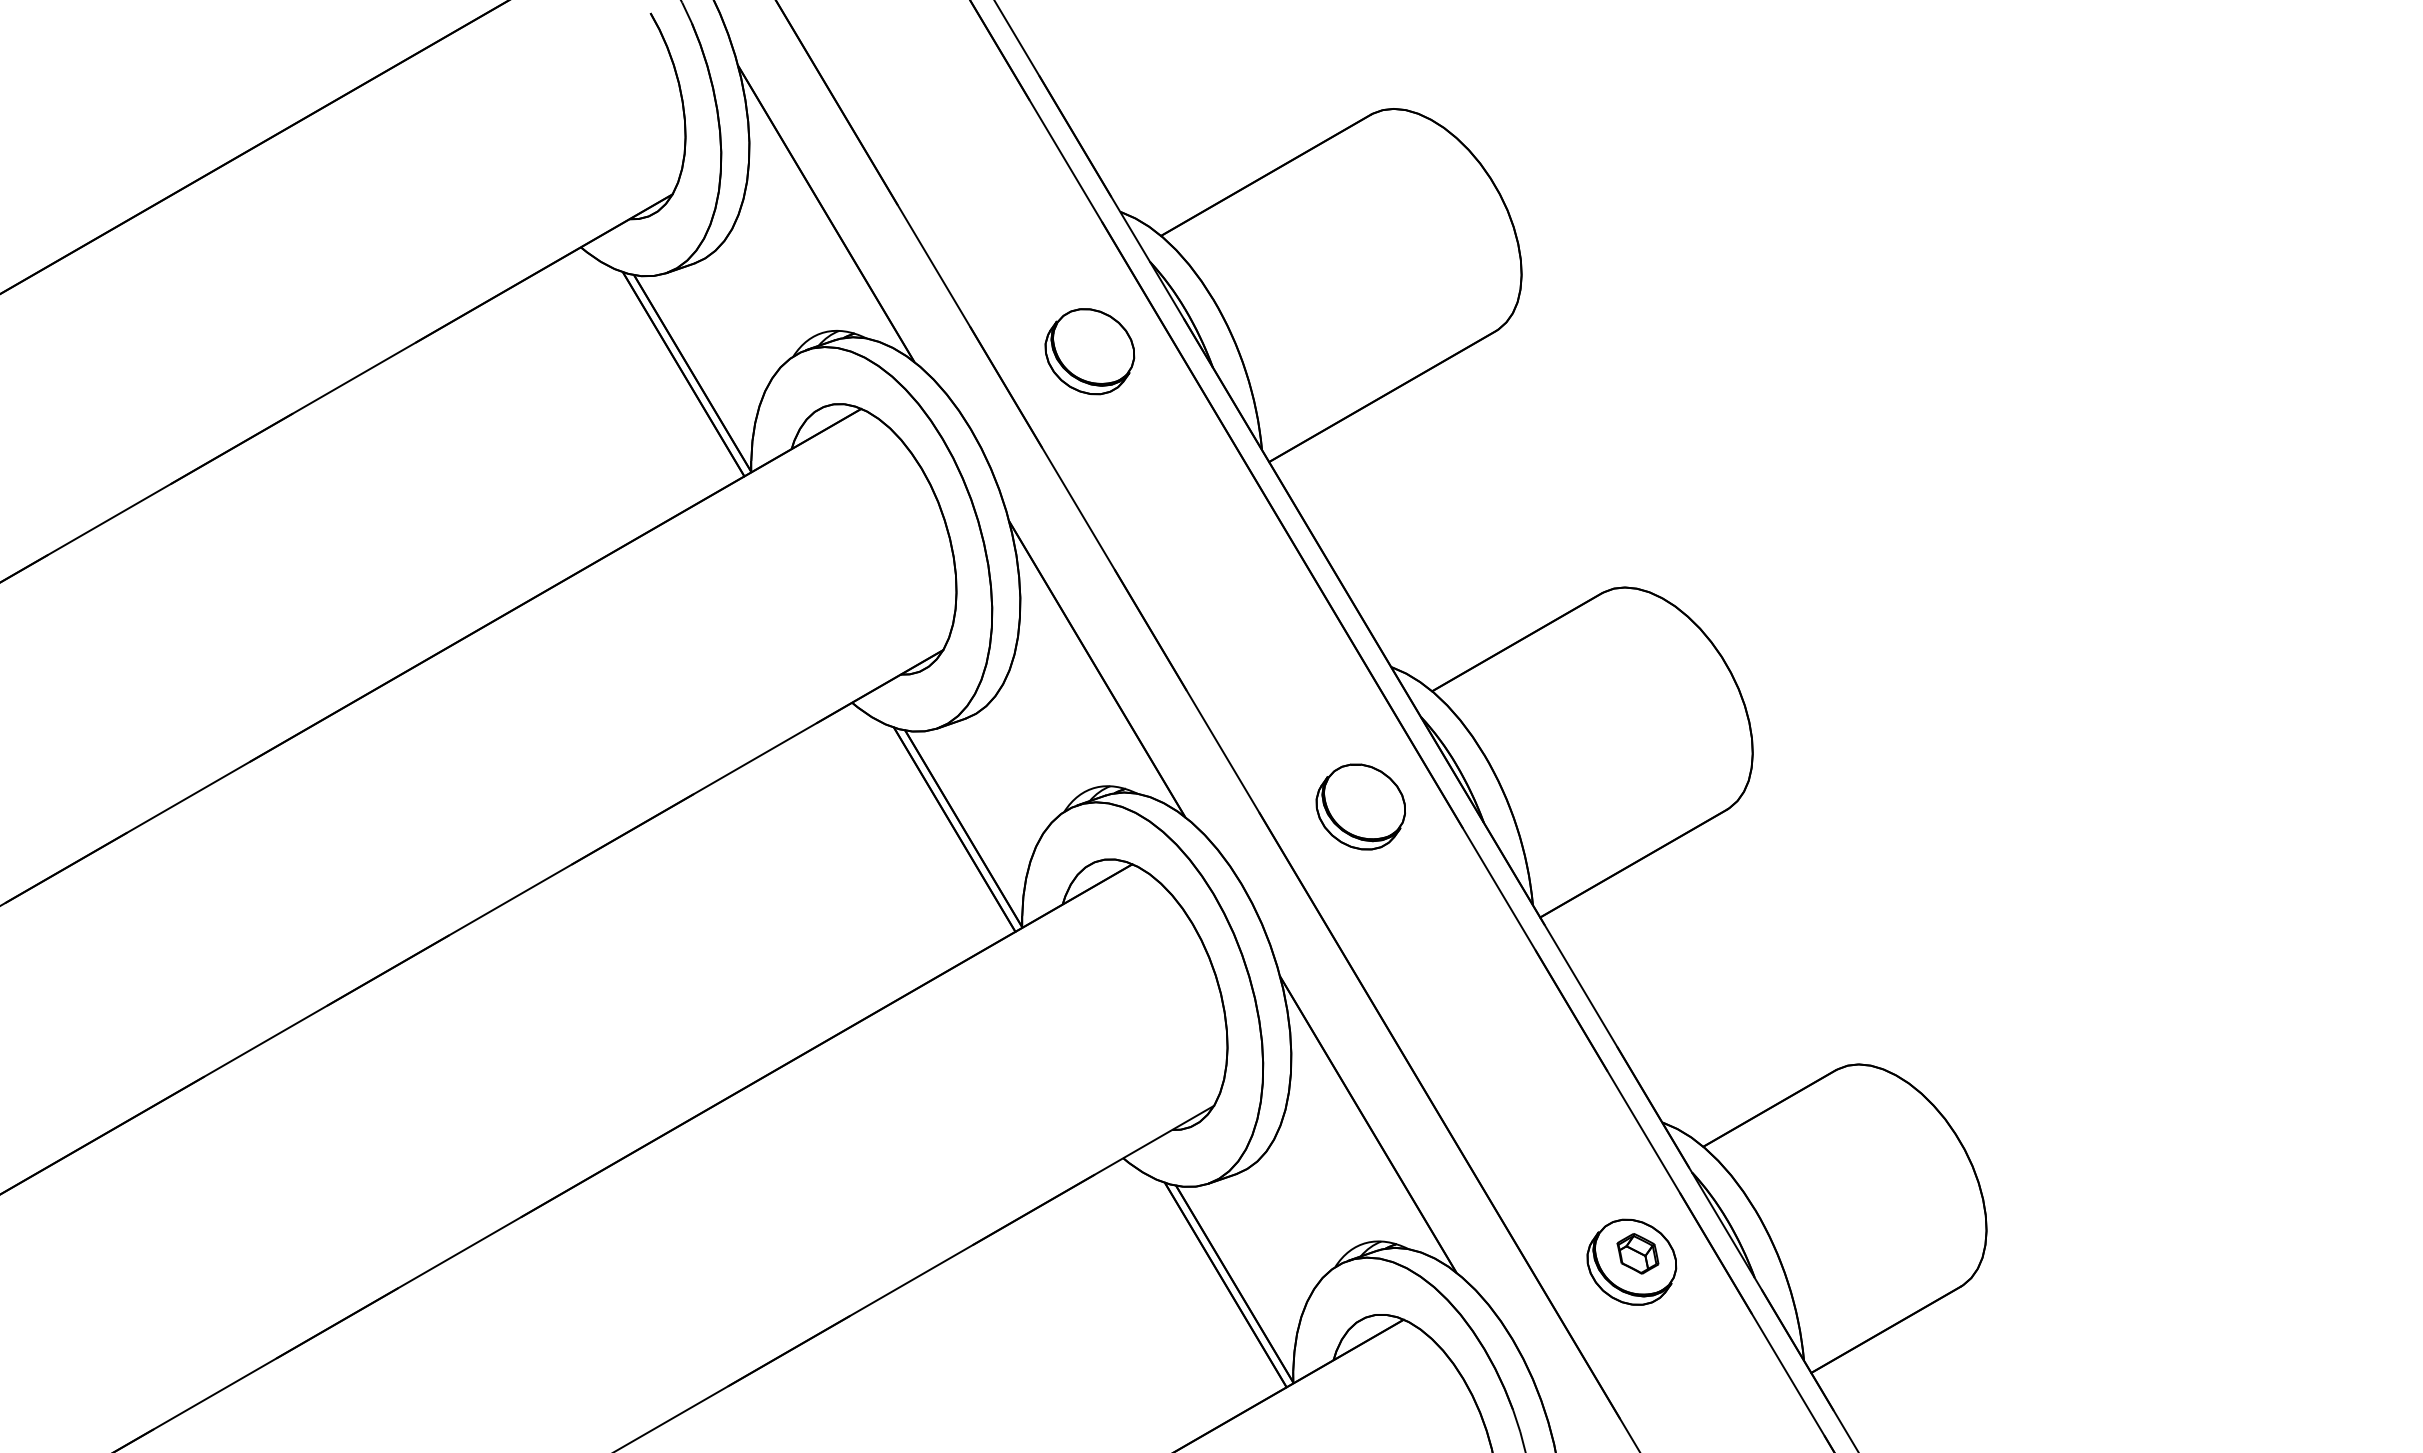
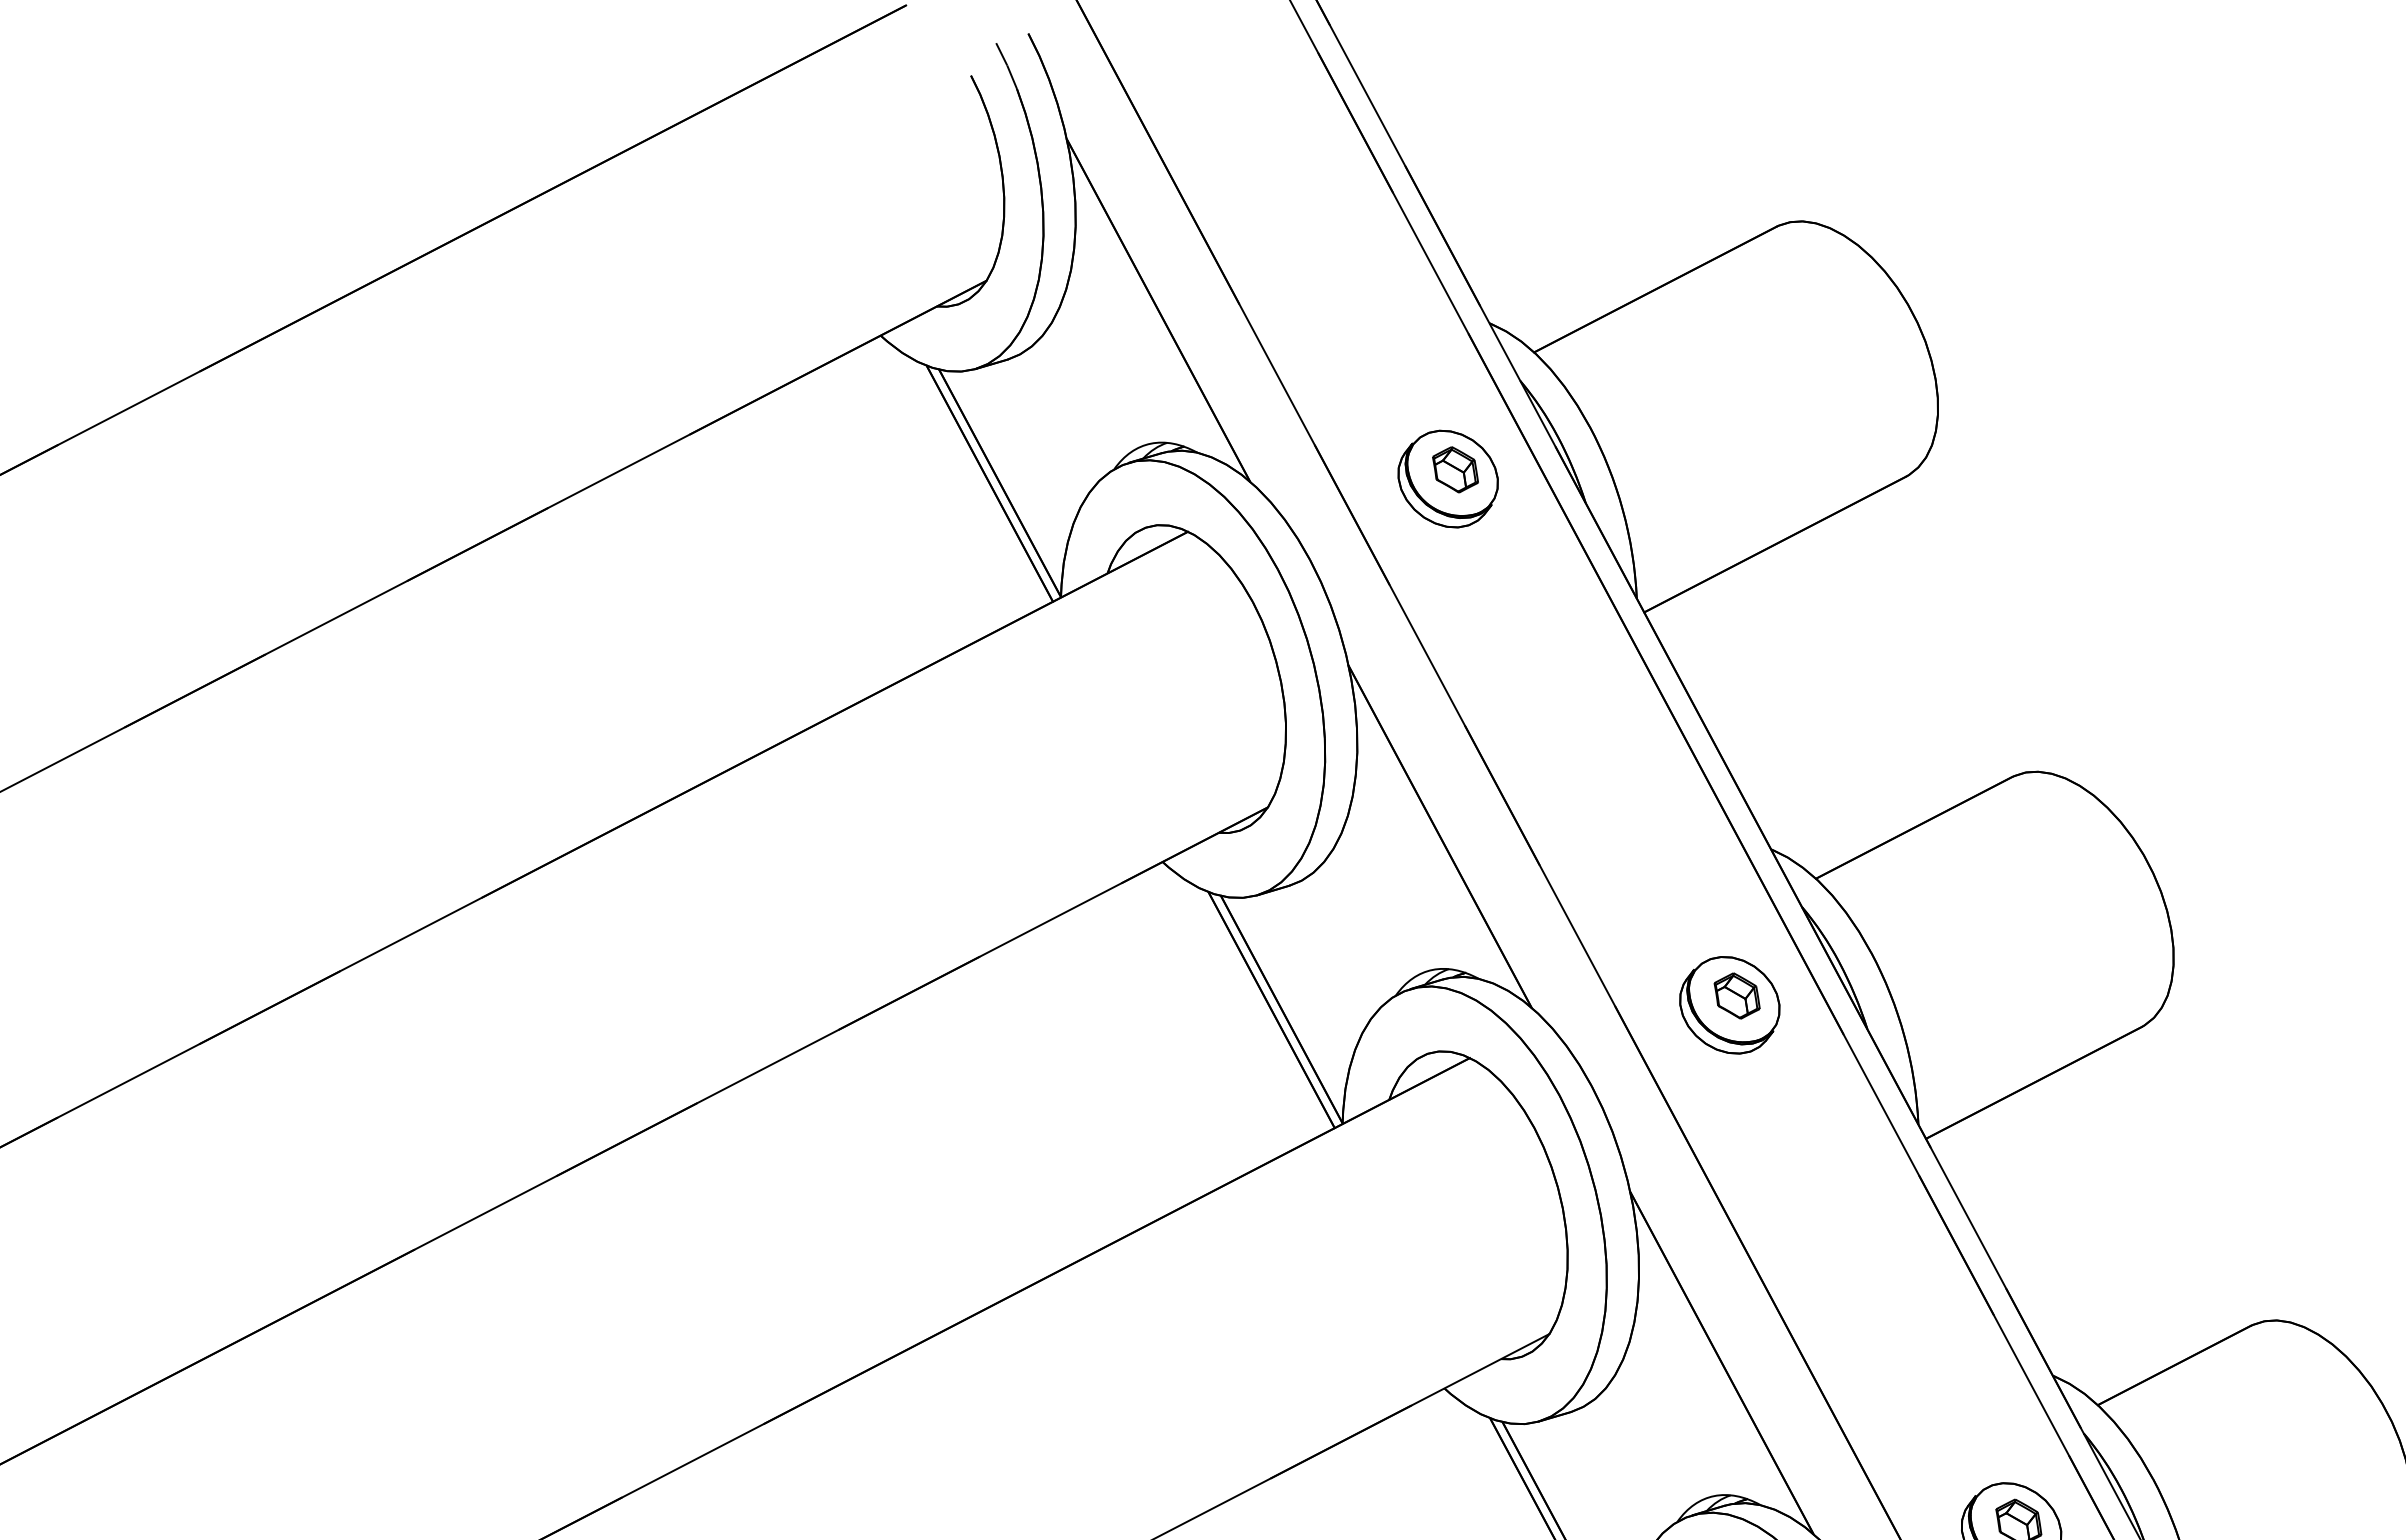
part: (1095, 342) -> (1454, 469), added
part: (1366, 798) -> (1736, 996), added

